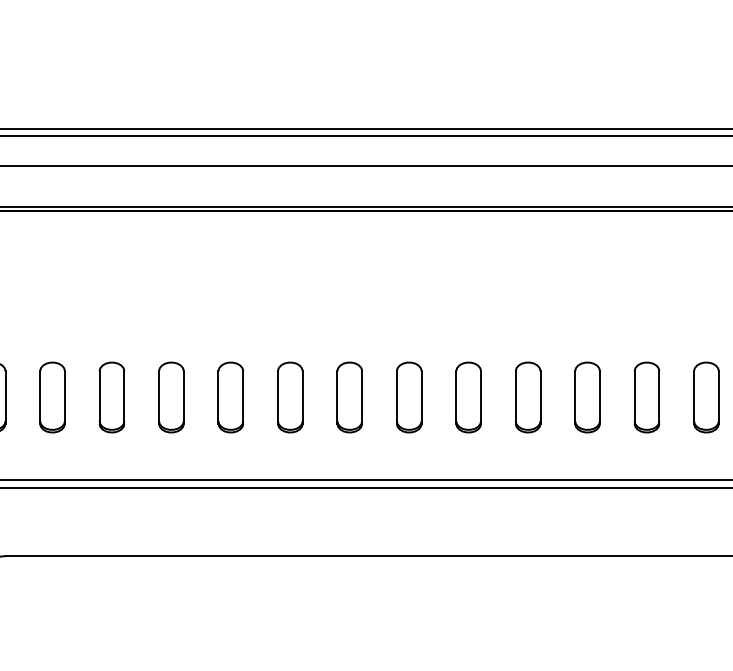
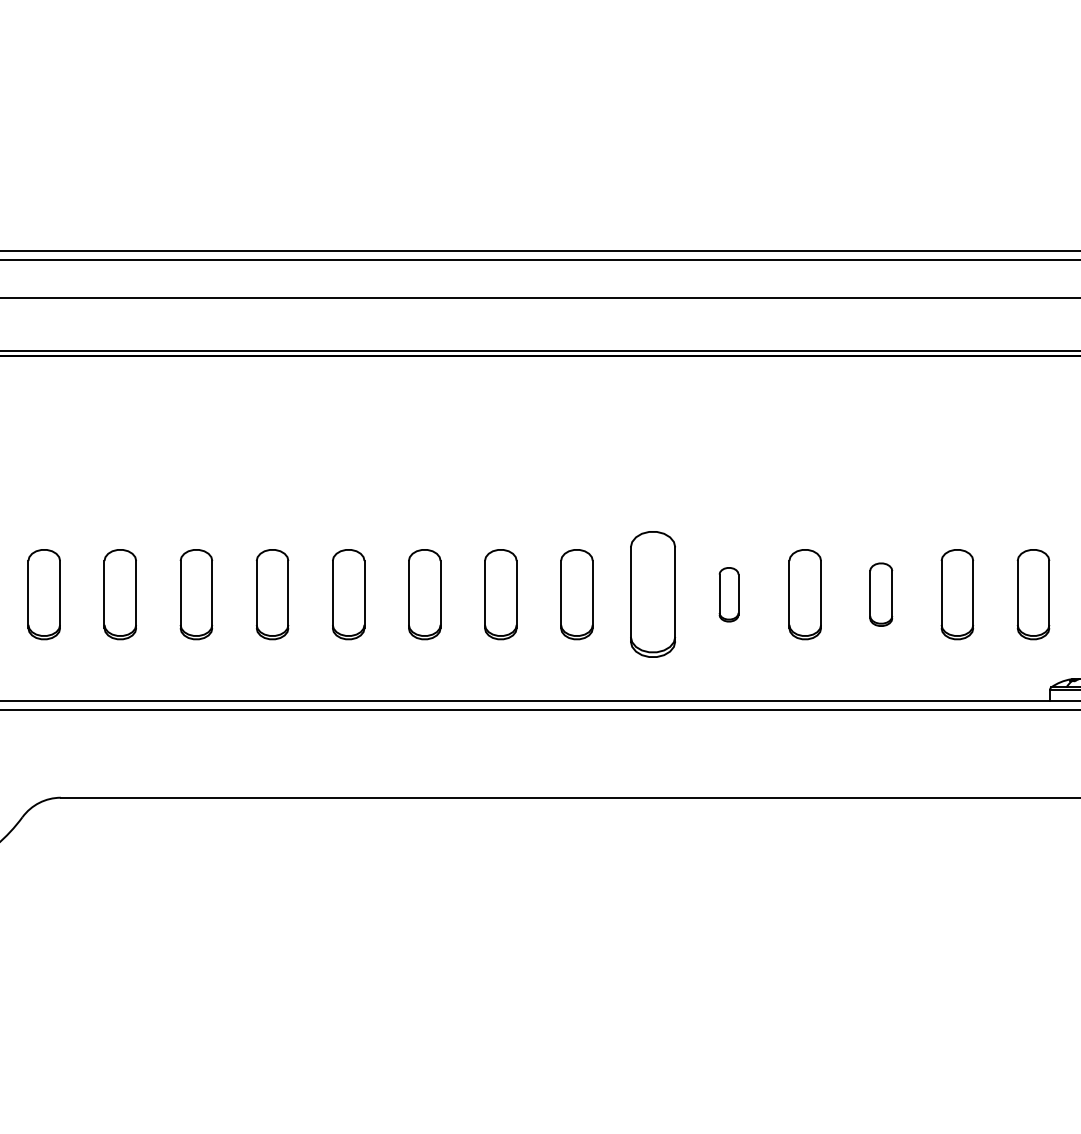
part: (468, 397) -> (652, 594), size x1.4
part: (527, 397) -> (728, 594), size x0.6
part: (646, 397) -> (880, 594), size x0.7

